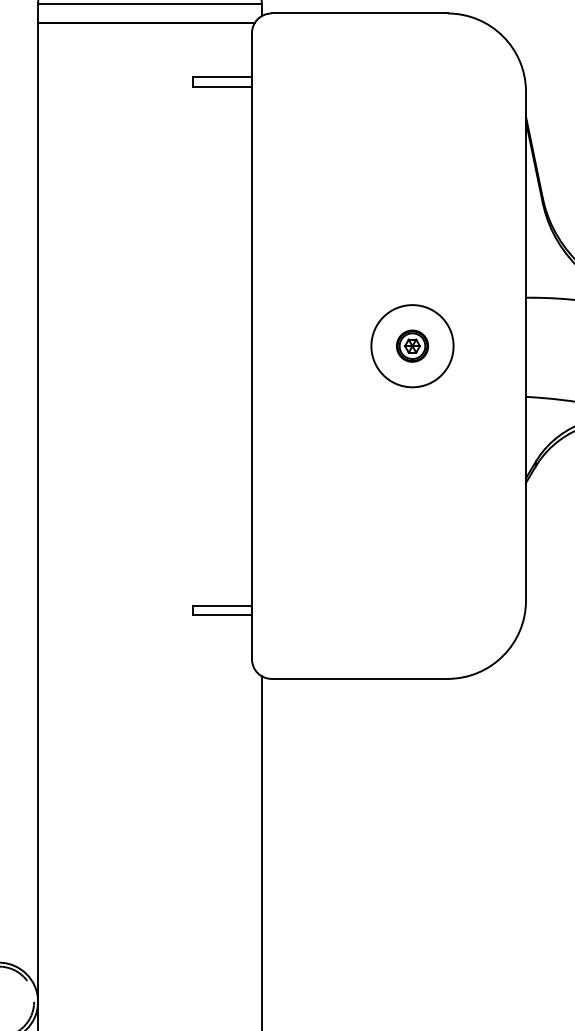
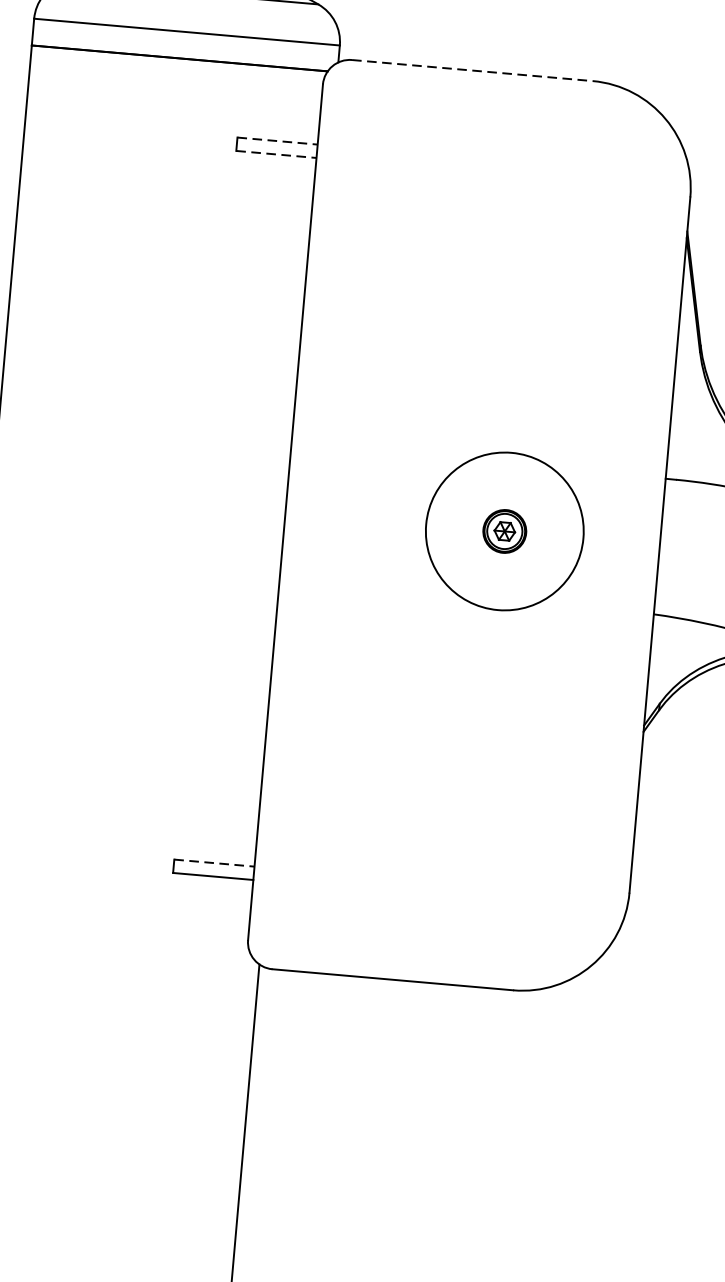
line: (360, 13) -> (473, 70), solid -> dashed
line: (223, 77) -> (278, 141), solid -> dashed
line: (223, 86) -> (277, 154), solid -> dashed
circle: (412, 346) -> (504, 531), size x1.4
line: (223, 605) -> (215, 863), solid -> dashed

